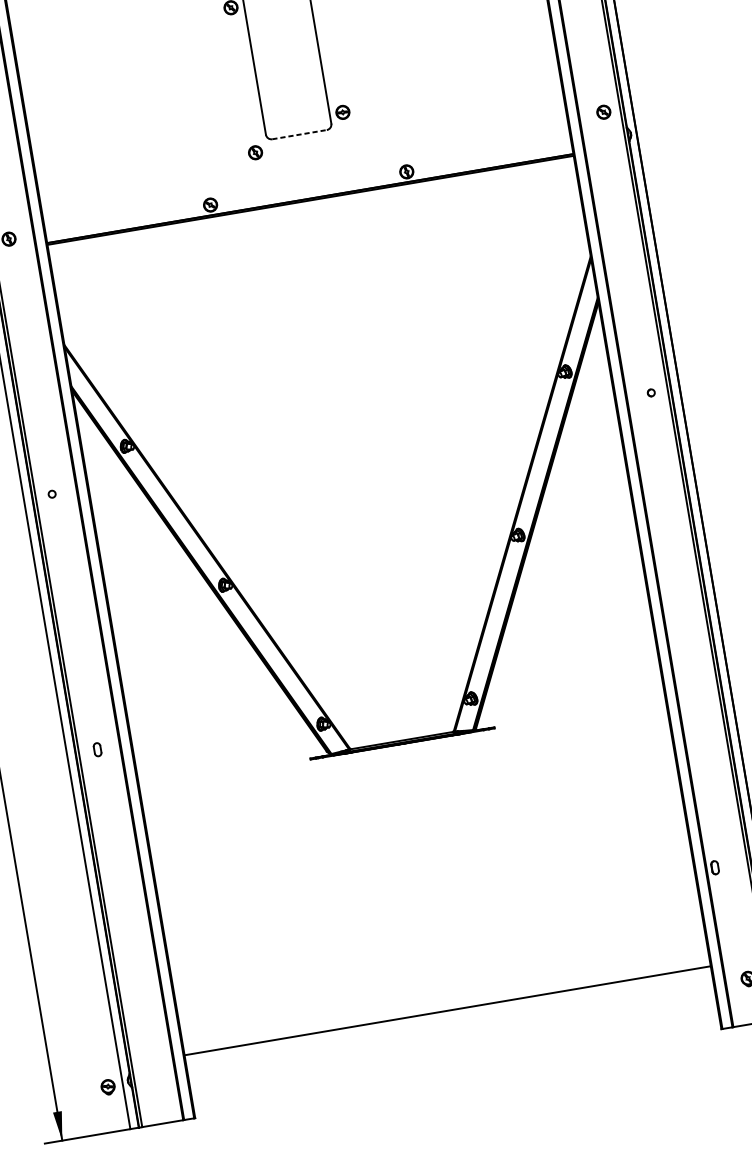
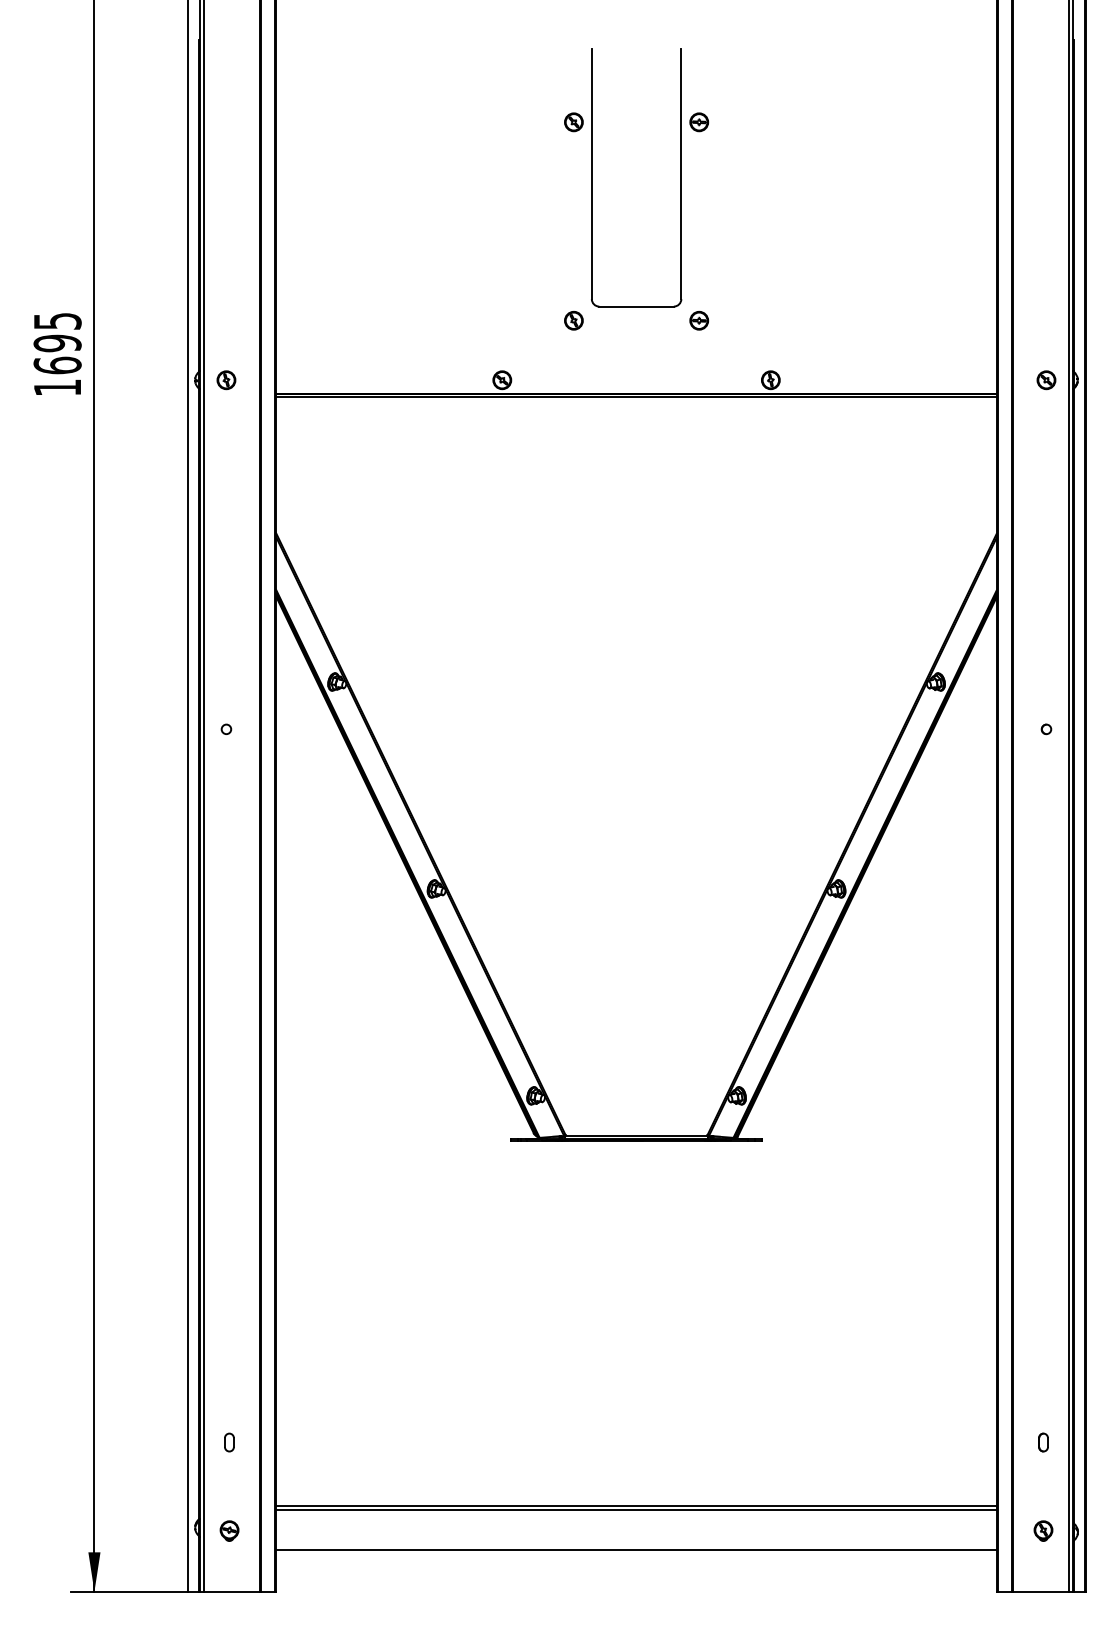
part: (343, 112) -> (699, 320), moved
part: (603, 112) -> (1046, 380), moved
line: (300, 134) -> (637, 306), dashed -> solid
part: (97, 749) -> (229, 1442), moved
part: (715, 867) -> (1043, 1442), moved
line: (448, 1013) -> (636, 1509), added
line: (453, 1043) -> (636, 1550), added
part: (108, 1086) -> (229, 1530), moved

